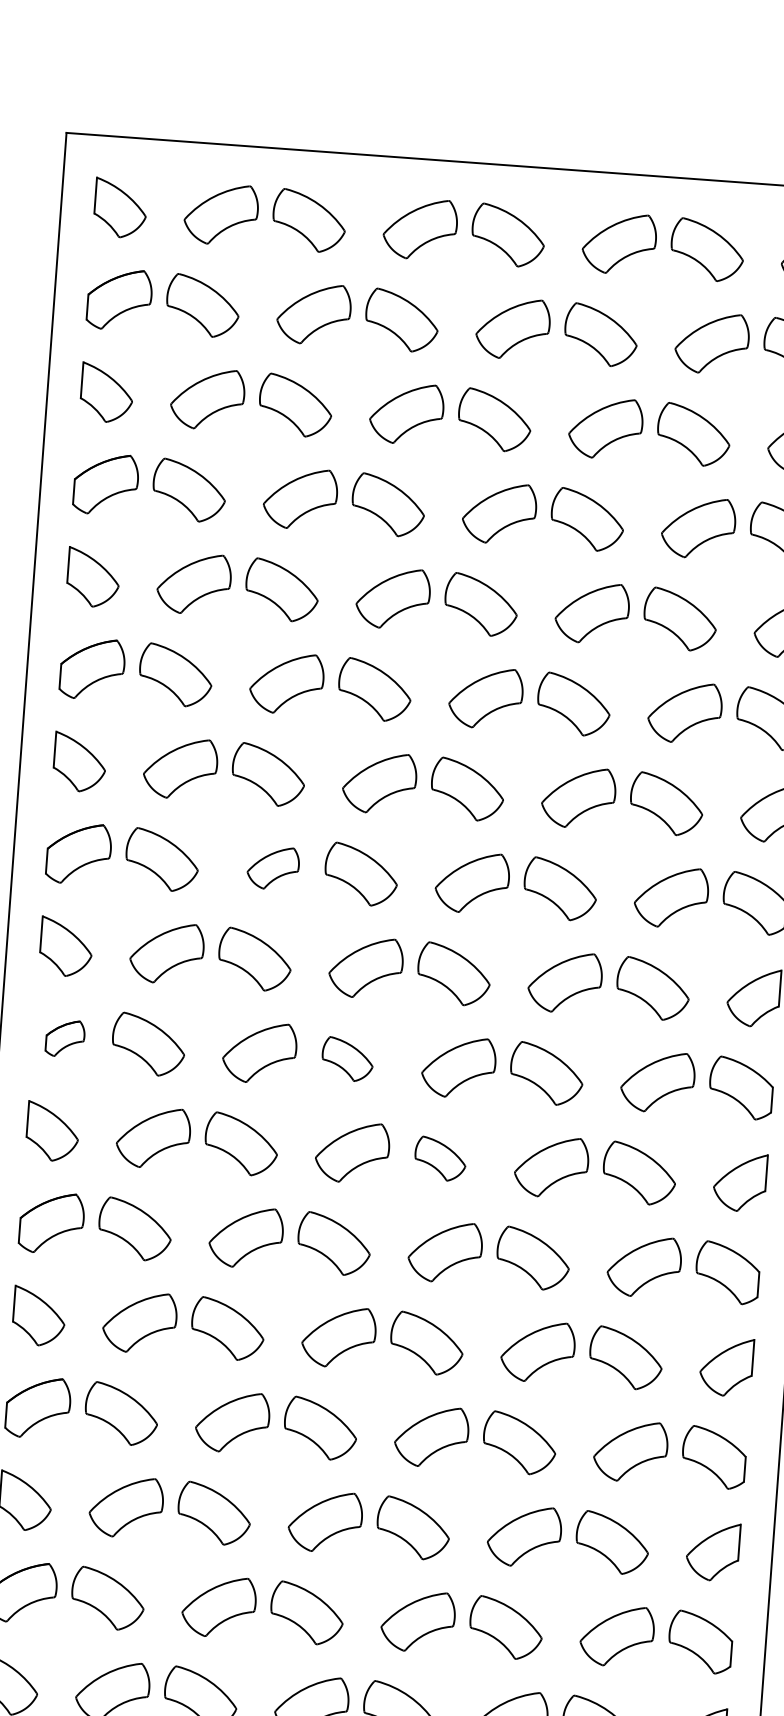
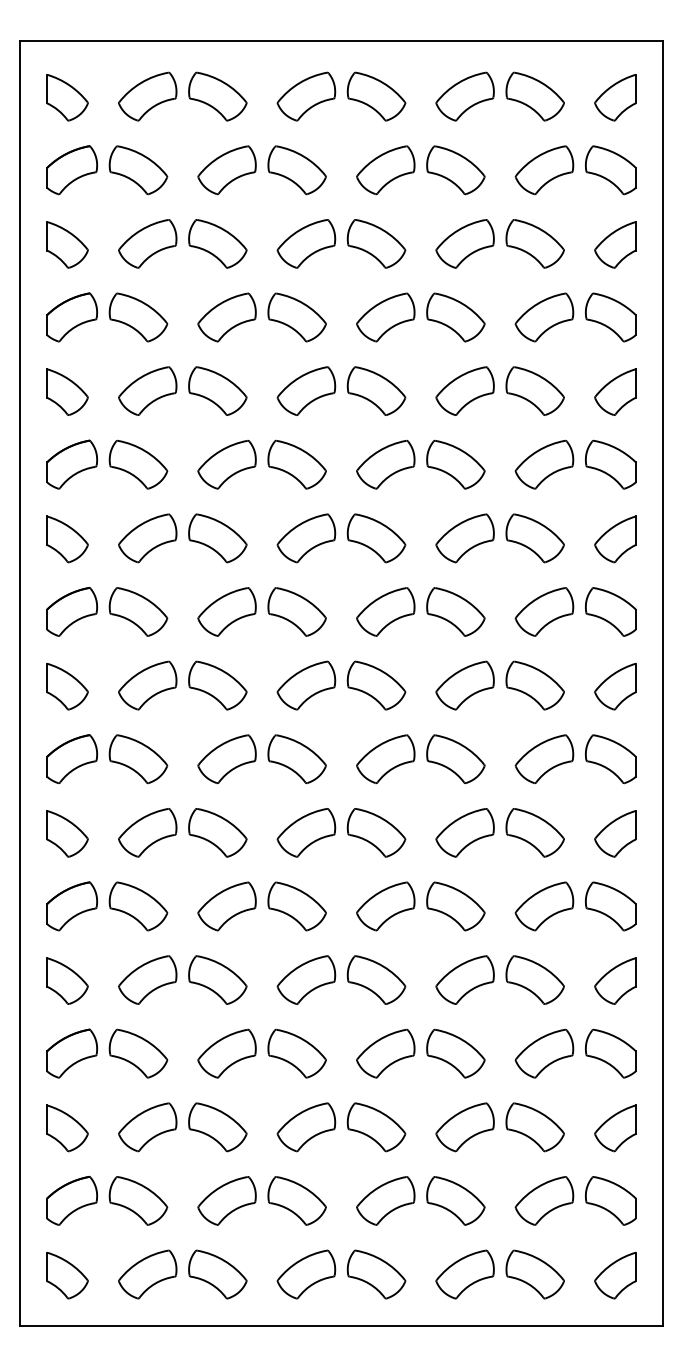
part: (272, 867) -> (226, 611), size x1.43
part: (64, 1038) -> (71, 759), size x1.67
part: (346, 1059) -> (296, 759), size x1.43
part: (440, 1158) -> (376, 832), size x1.43

